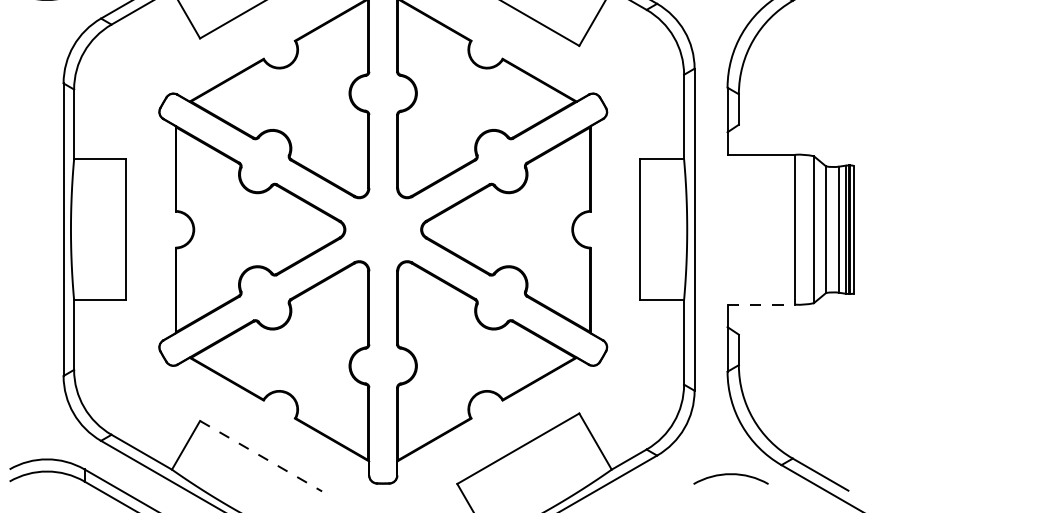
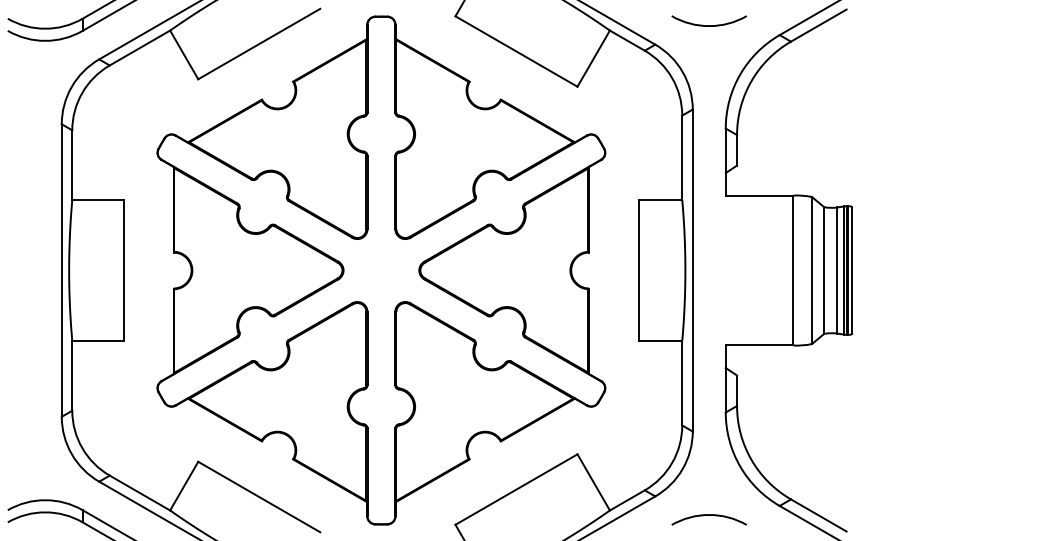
line: (761, 304) -> (759, 345), dashed -> solid
line: (261, 456) -> (259, 497), dashed -> solid
arc: (730, 474) -> (708, 515), moved

